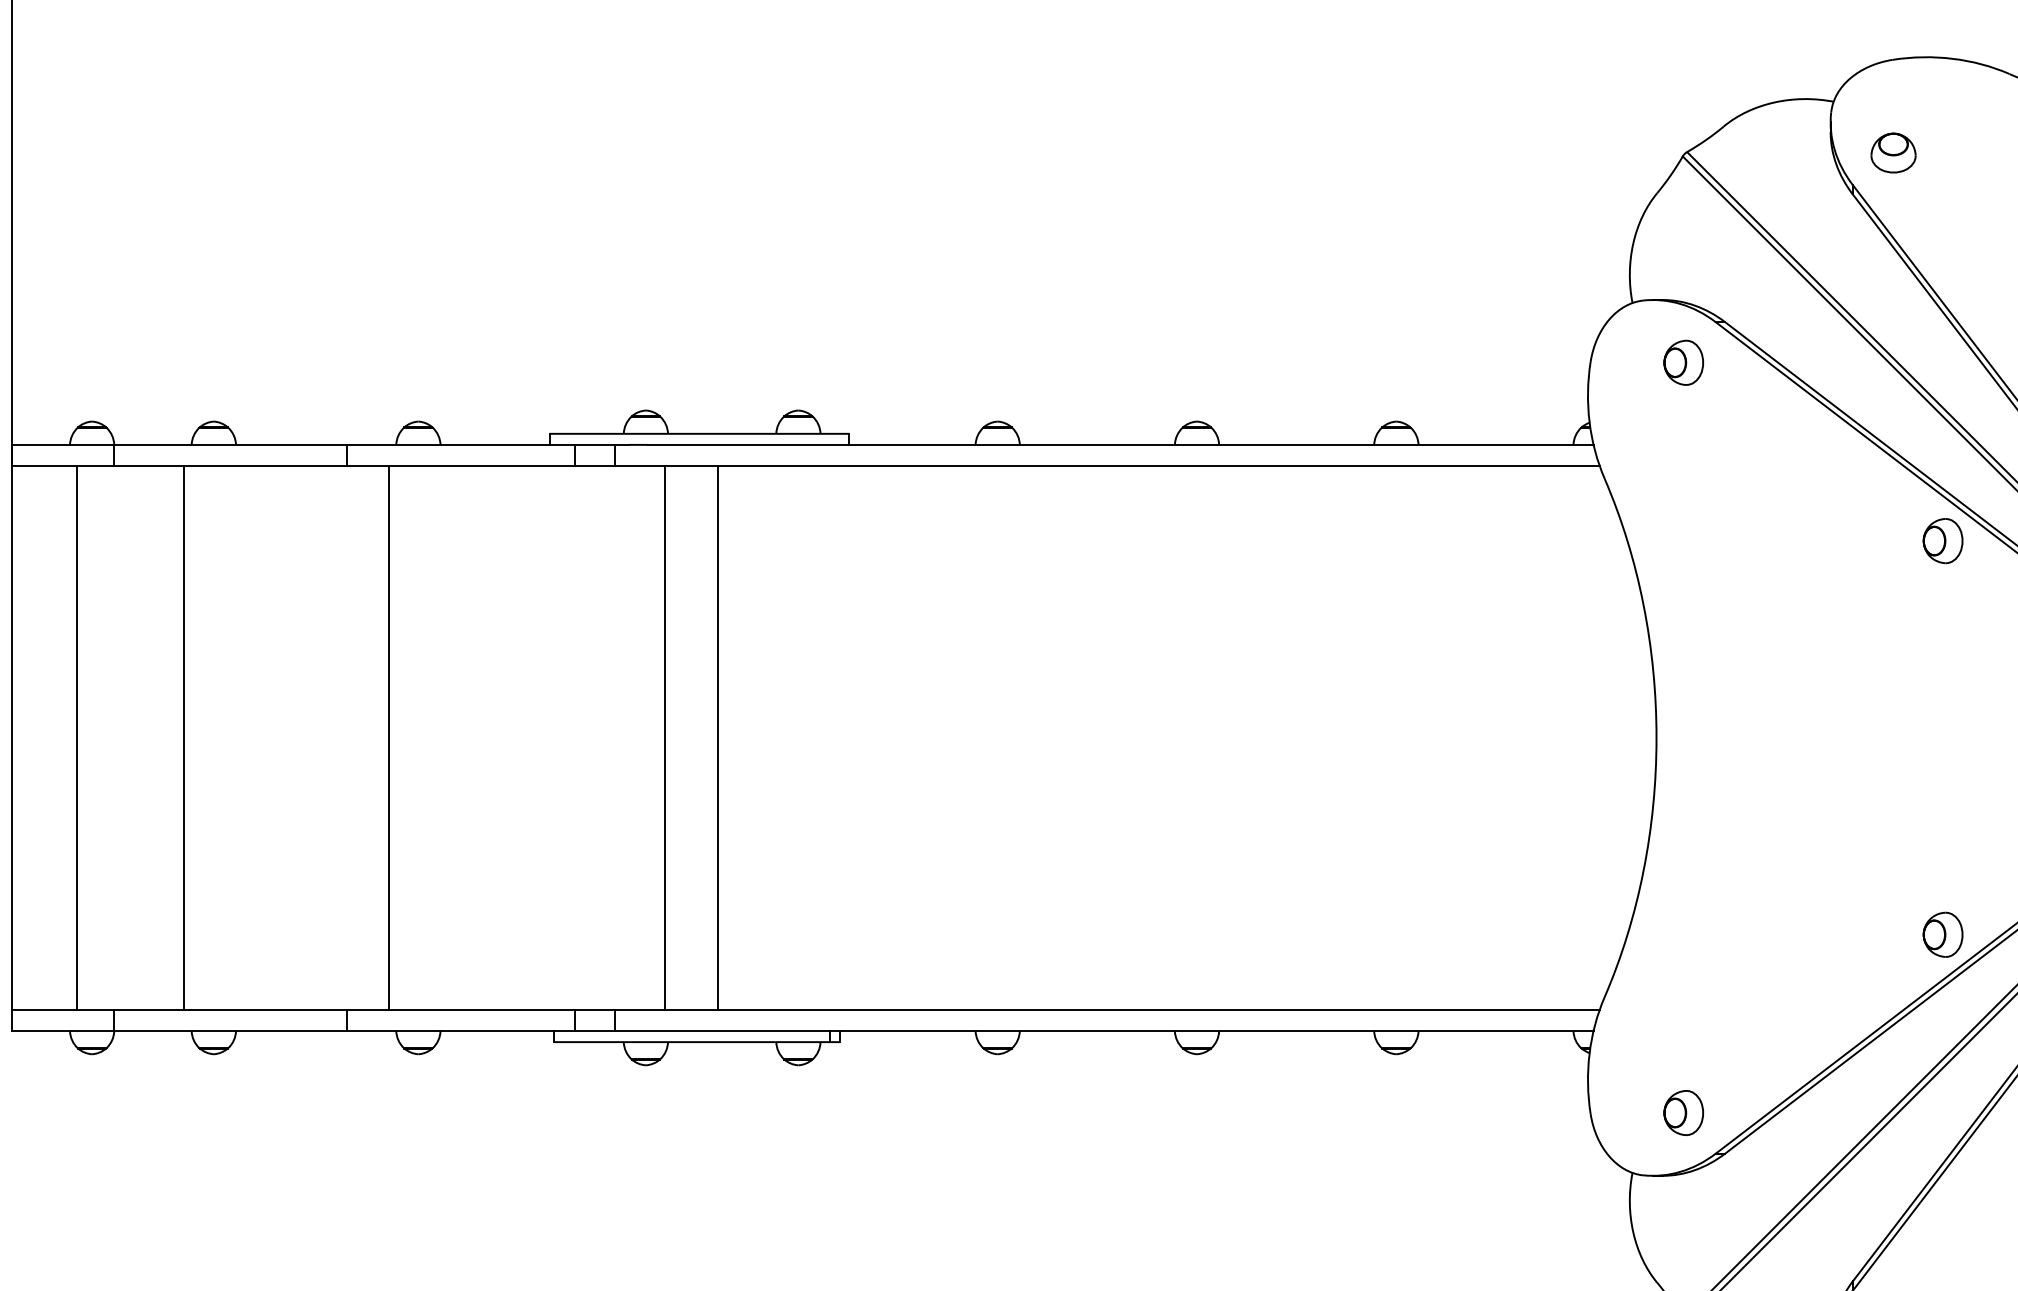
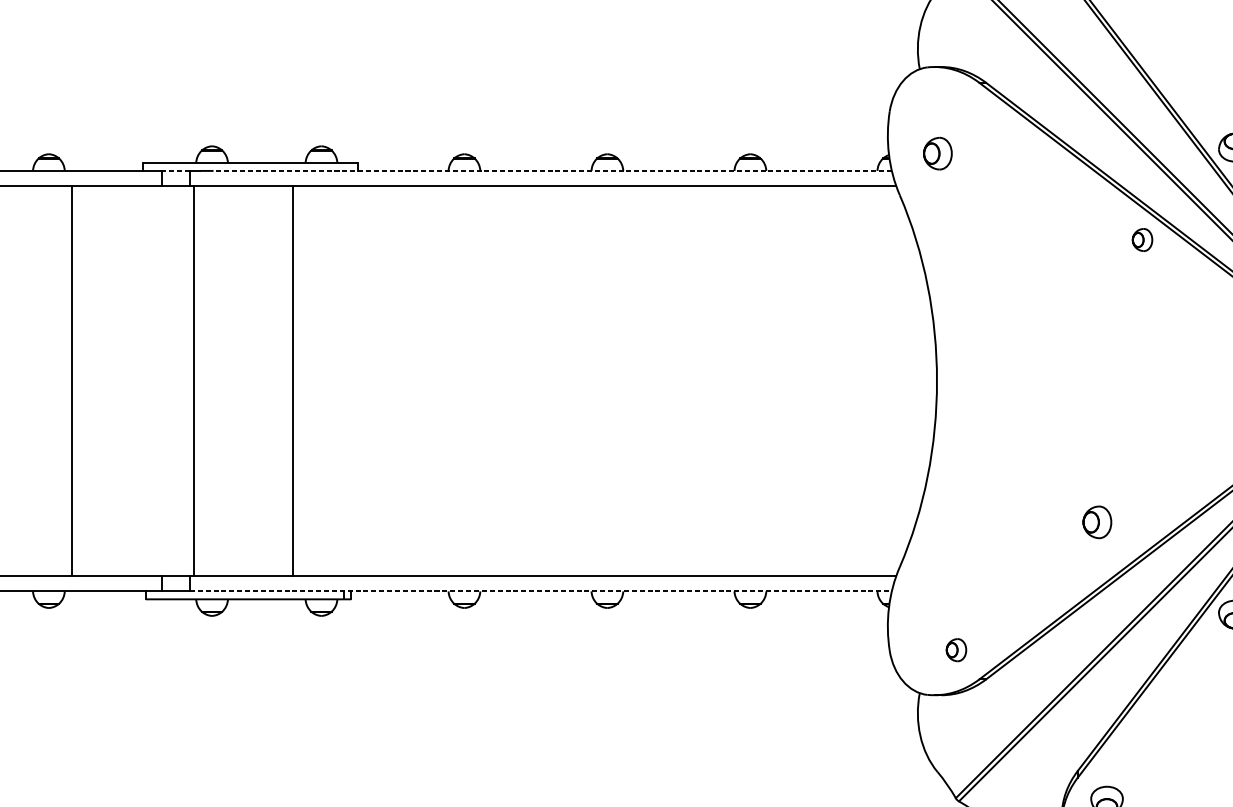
part: (1683, 362) -> (937, 153), moved
line: (595, 444) -> (175, 170), solid -> dashed
line: (1120, 444) -> (552, 170), solid -> dashed
part: (1942, 541) -> (1142, 240), size x0.7
line: (388, 737) -> (71, 380), moved
line: (665, 737) -> (194, 380), moved
line: (717, 737) -> (292, 380), moved
part: (1942, 934) -> (1096, 522), moved
line: (1104, 1031) -> (541, 591), solid -> dashed
part: (1683, 1112) -> (956, 649), size x0.7

